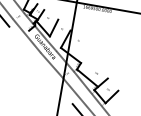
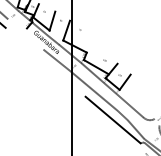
line: (26, 36) -> (25, 34), removed

